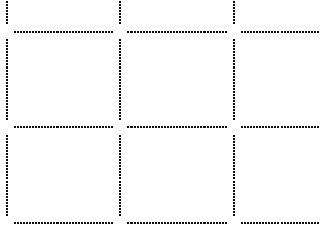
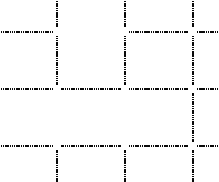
line: (176, 31) -> (90, 31), removed
line: (120, 175) -> (57, 117), removed
line: (233, 175) -> (124, 117), removed

